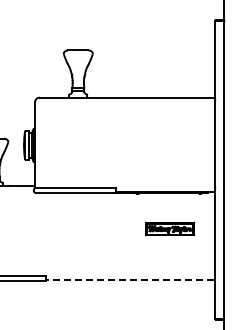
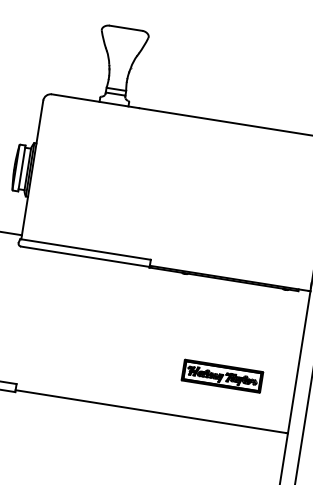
part: (170, 228) -> (223, 375), moved
line: (130, 280) -> (151, 412), dashed -> solid

